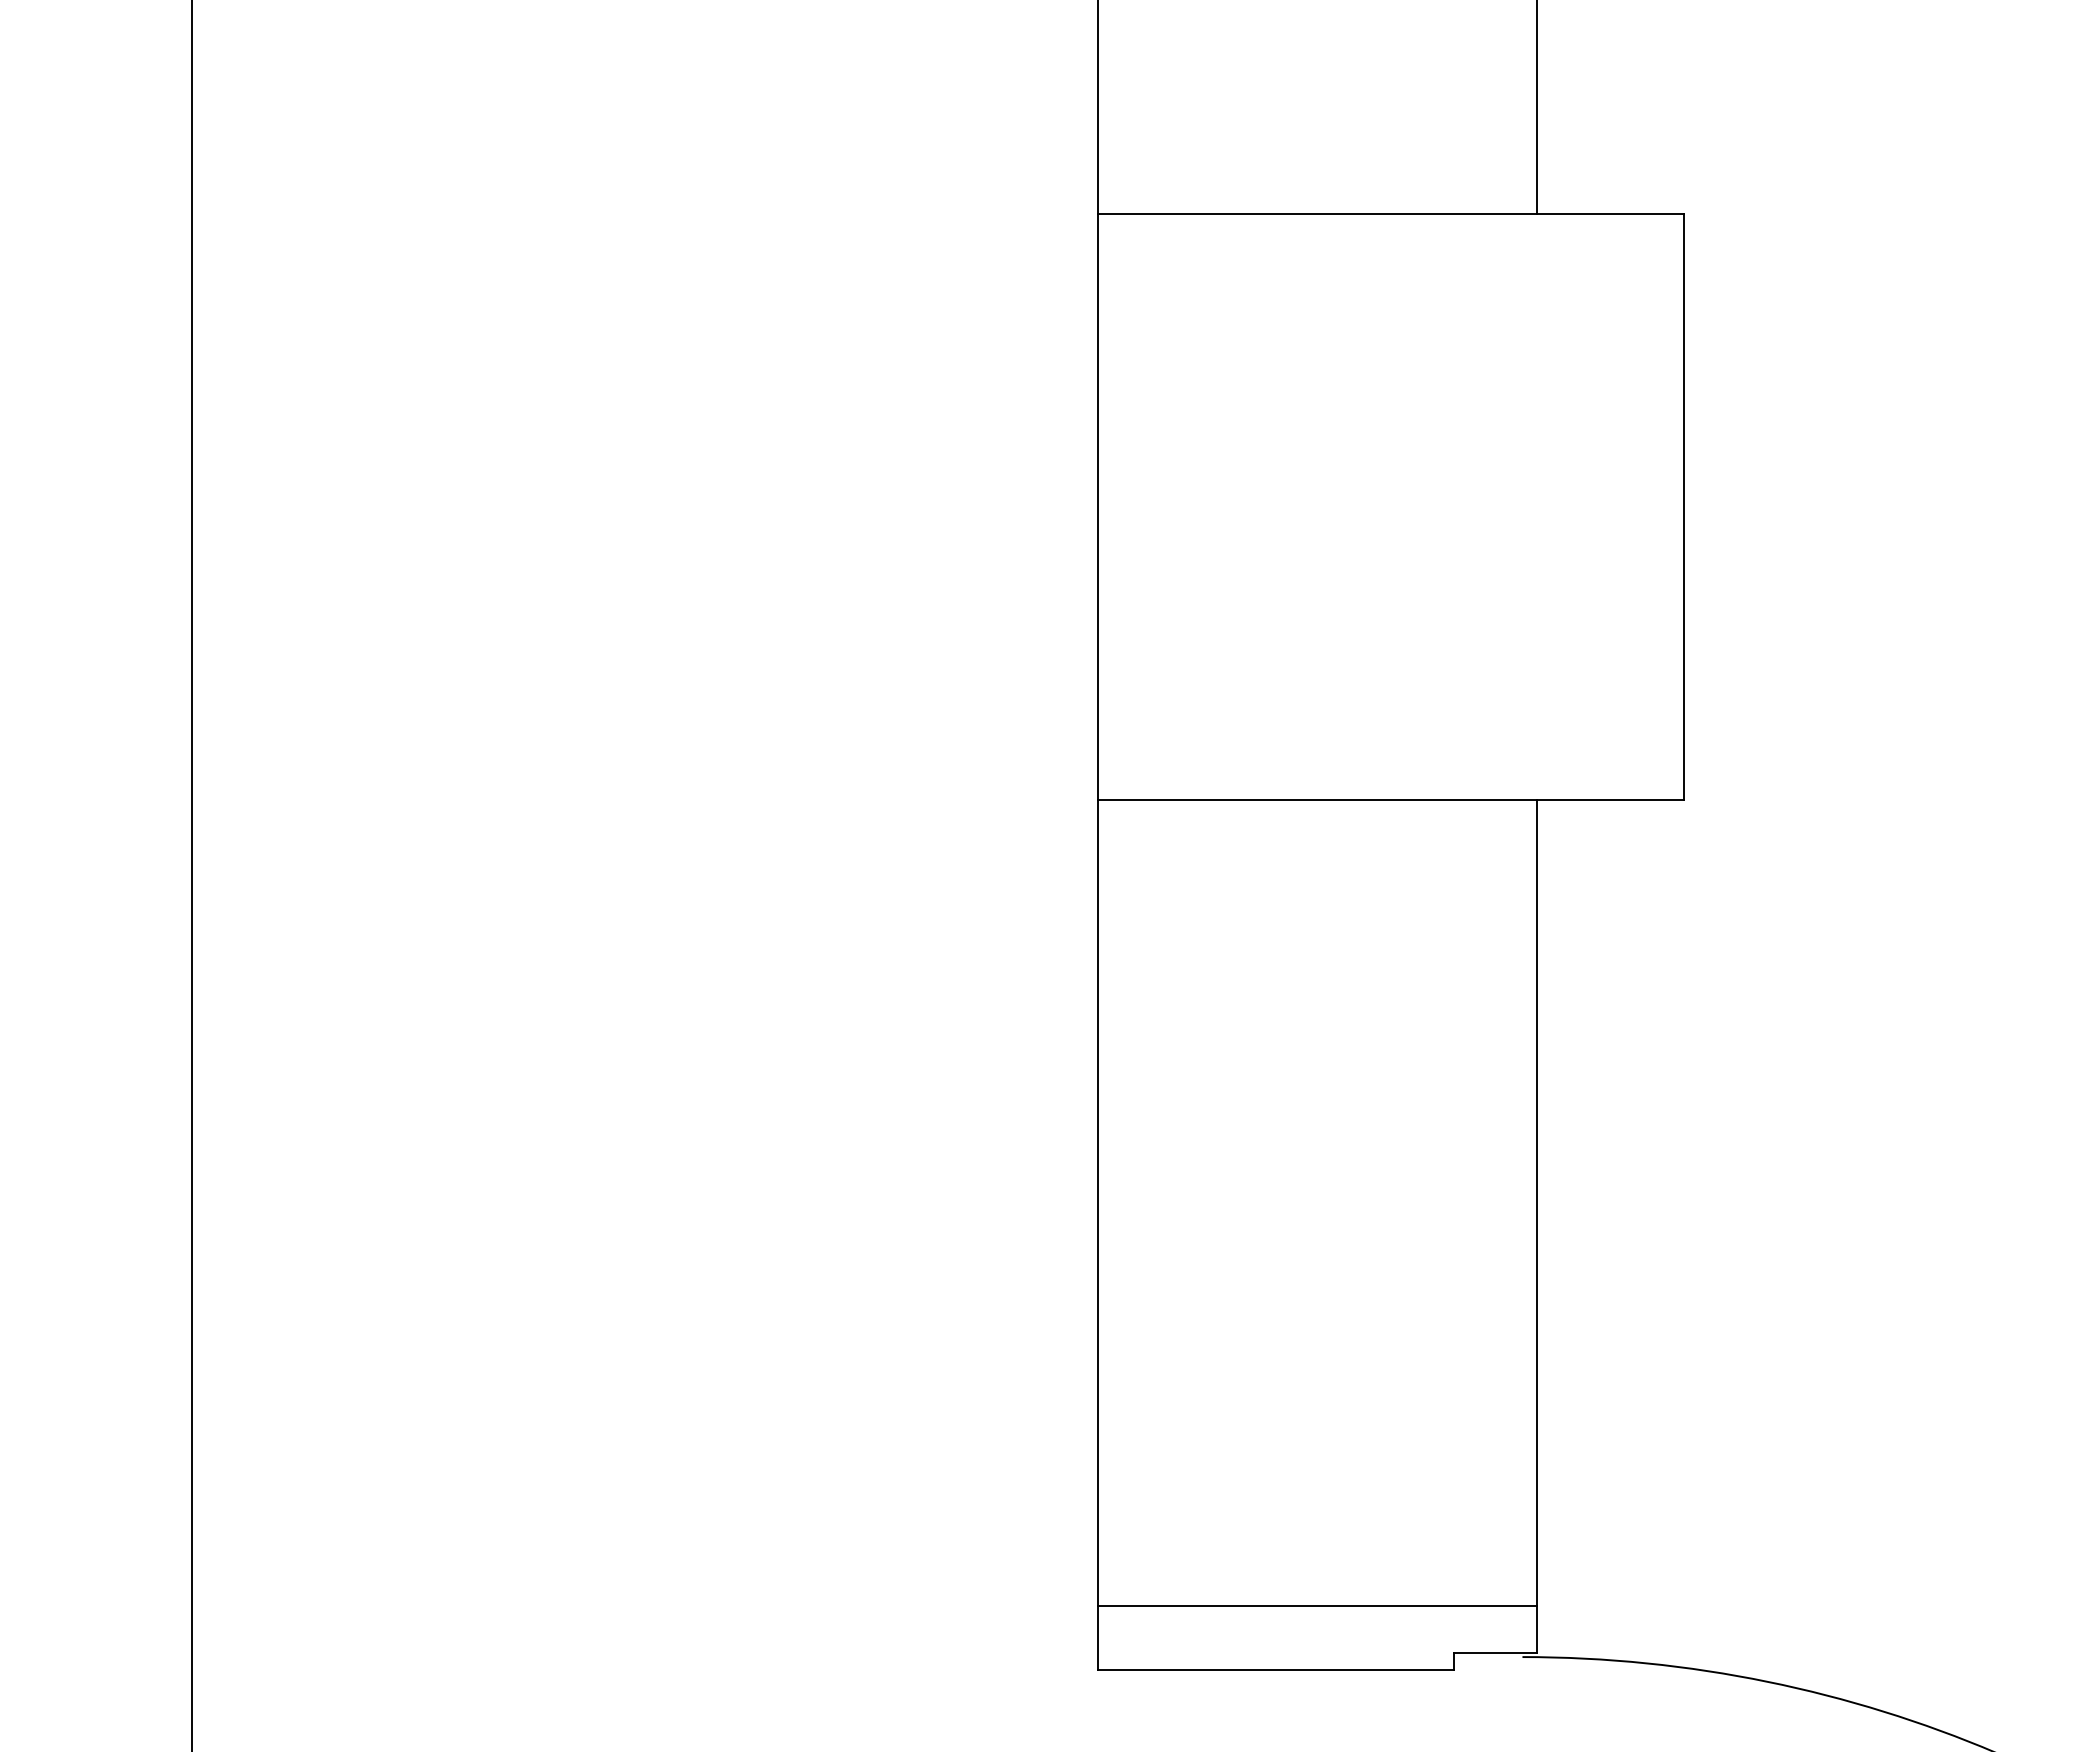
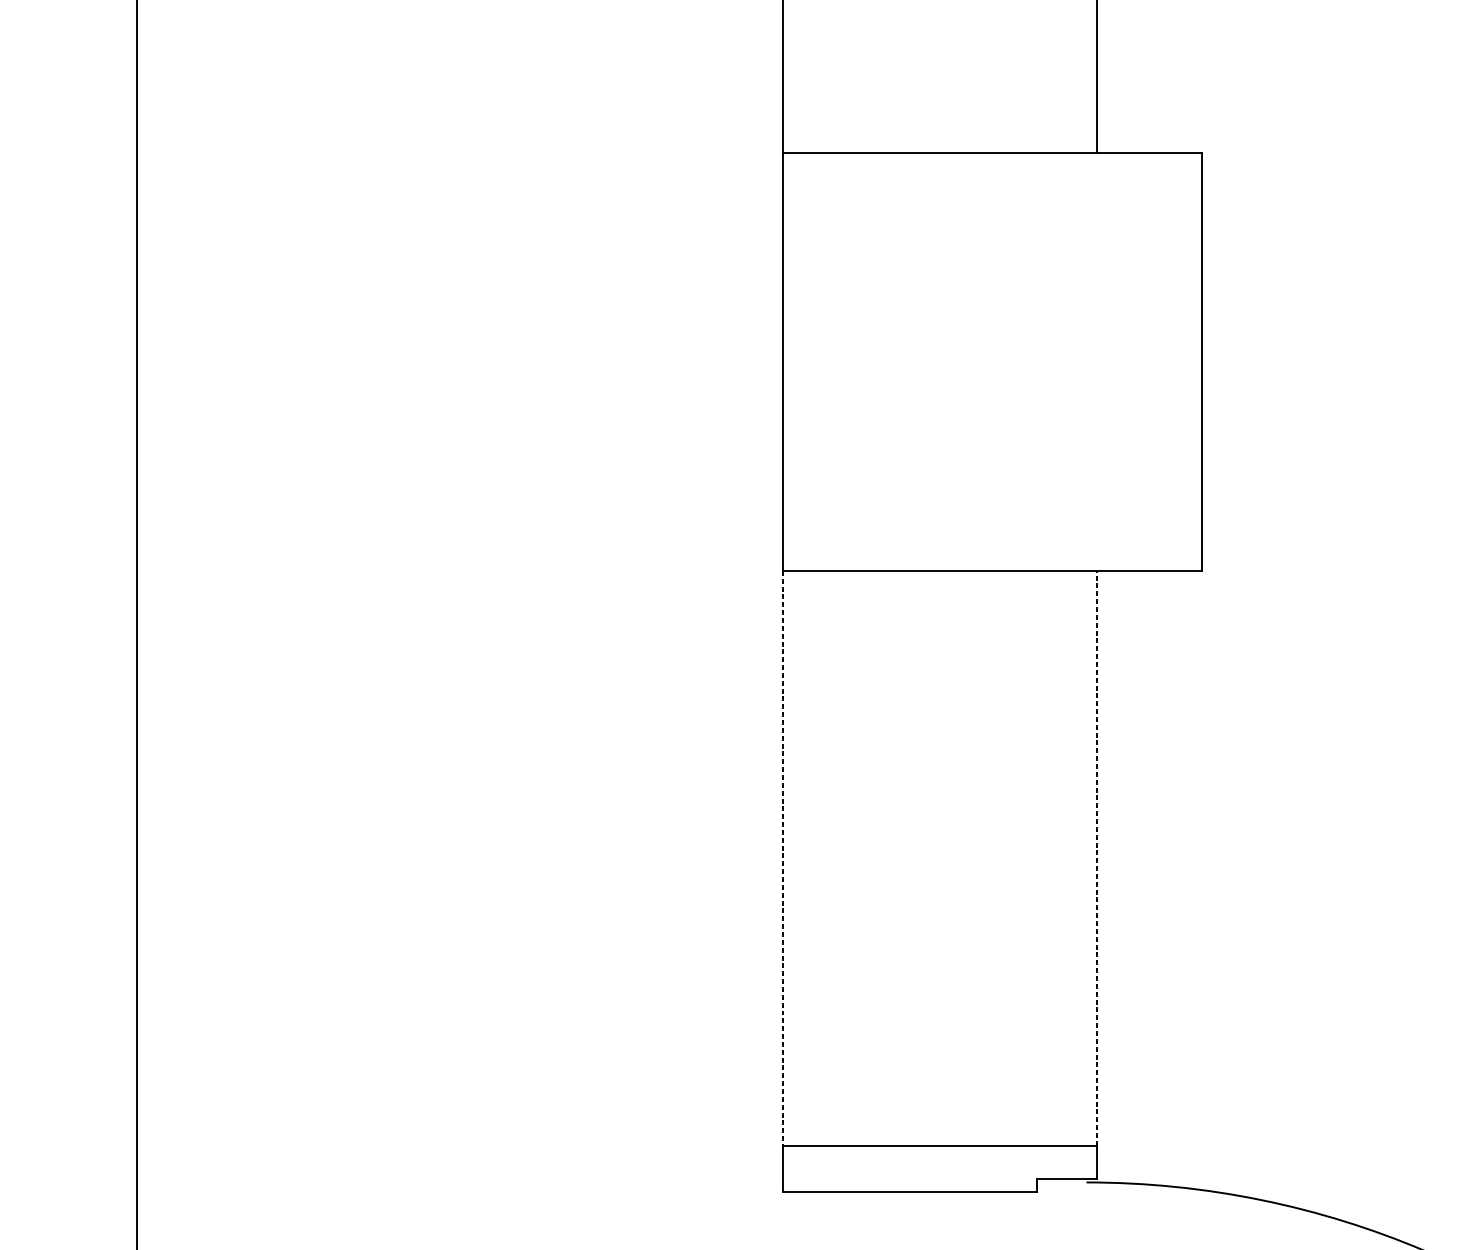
line: (1097, 1202) -> (783, 858), solid -> dashed
line: (1537, 1202) -> (1097, 858), solid -> dashed

